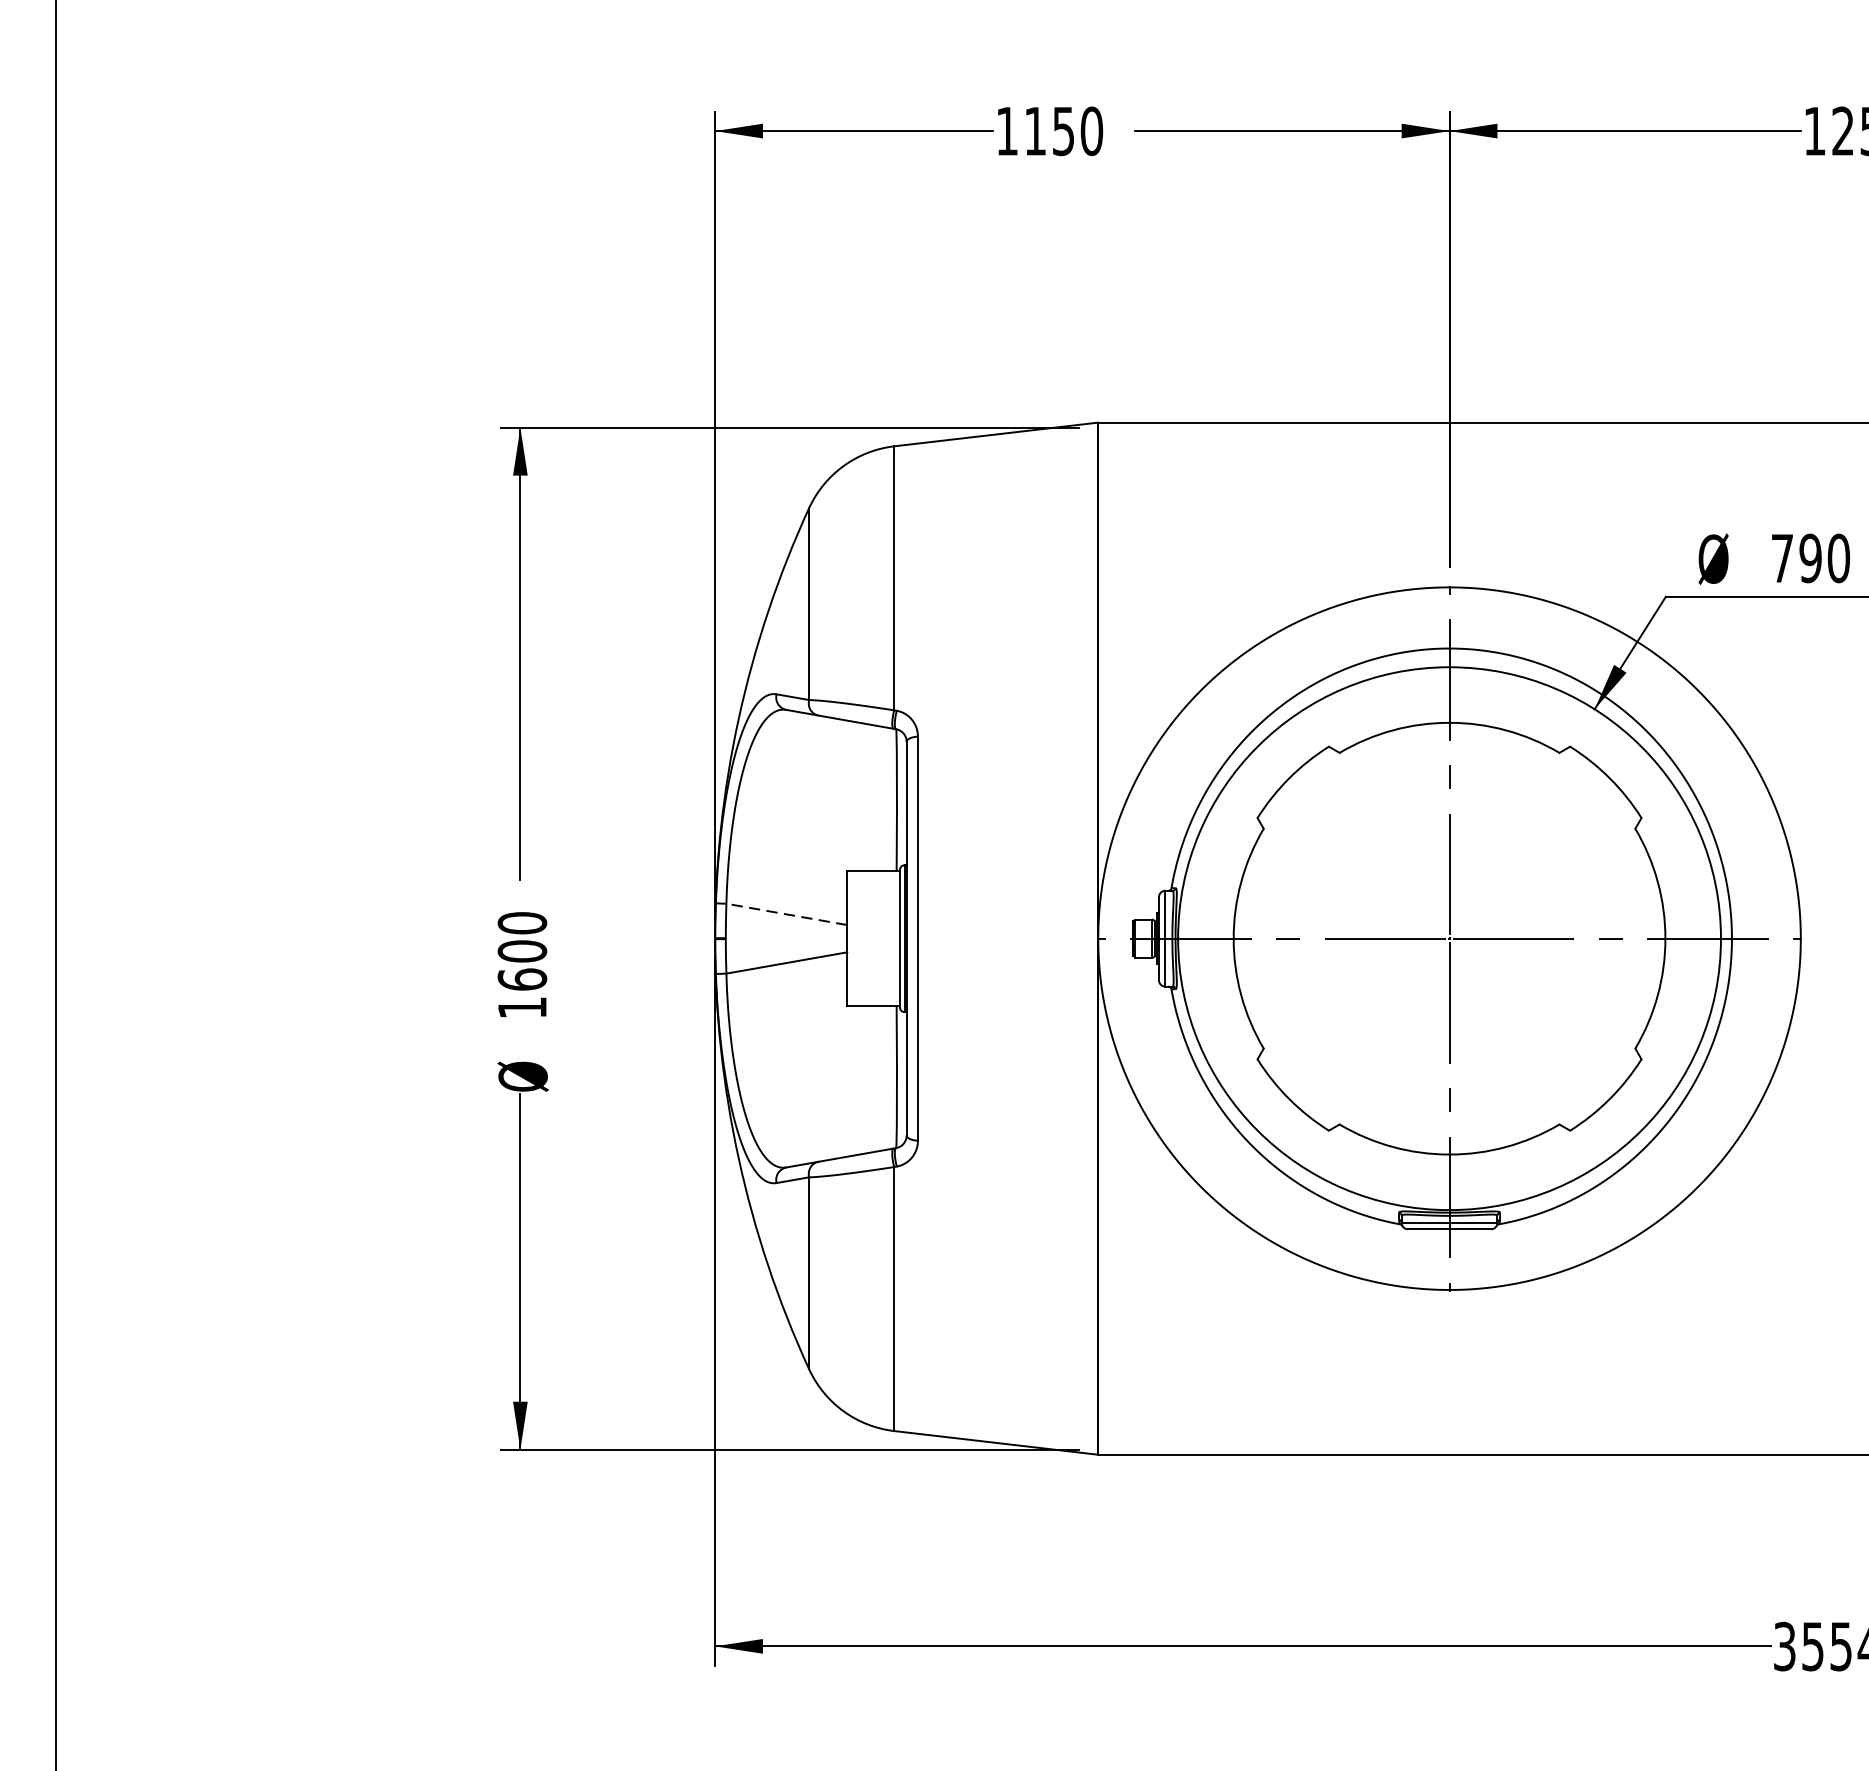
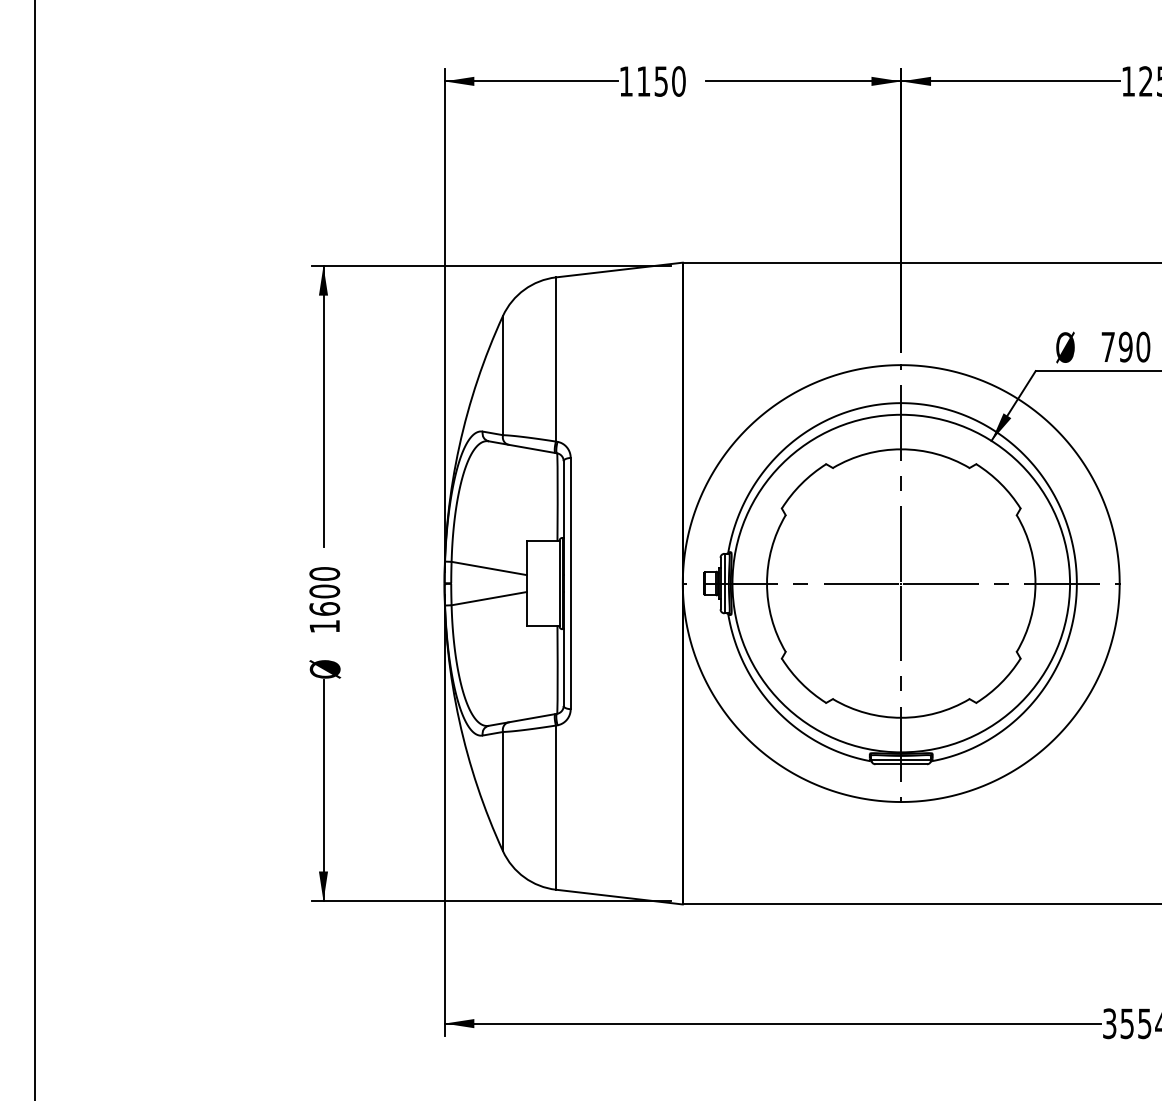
line: (785, 914) -> (488, 568), dashed -> solid

